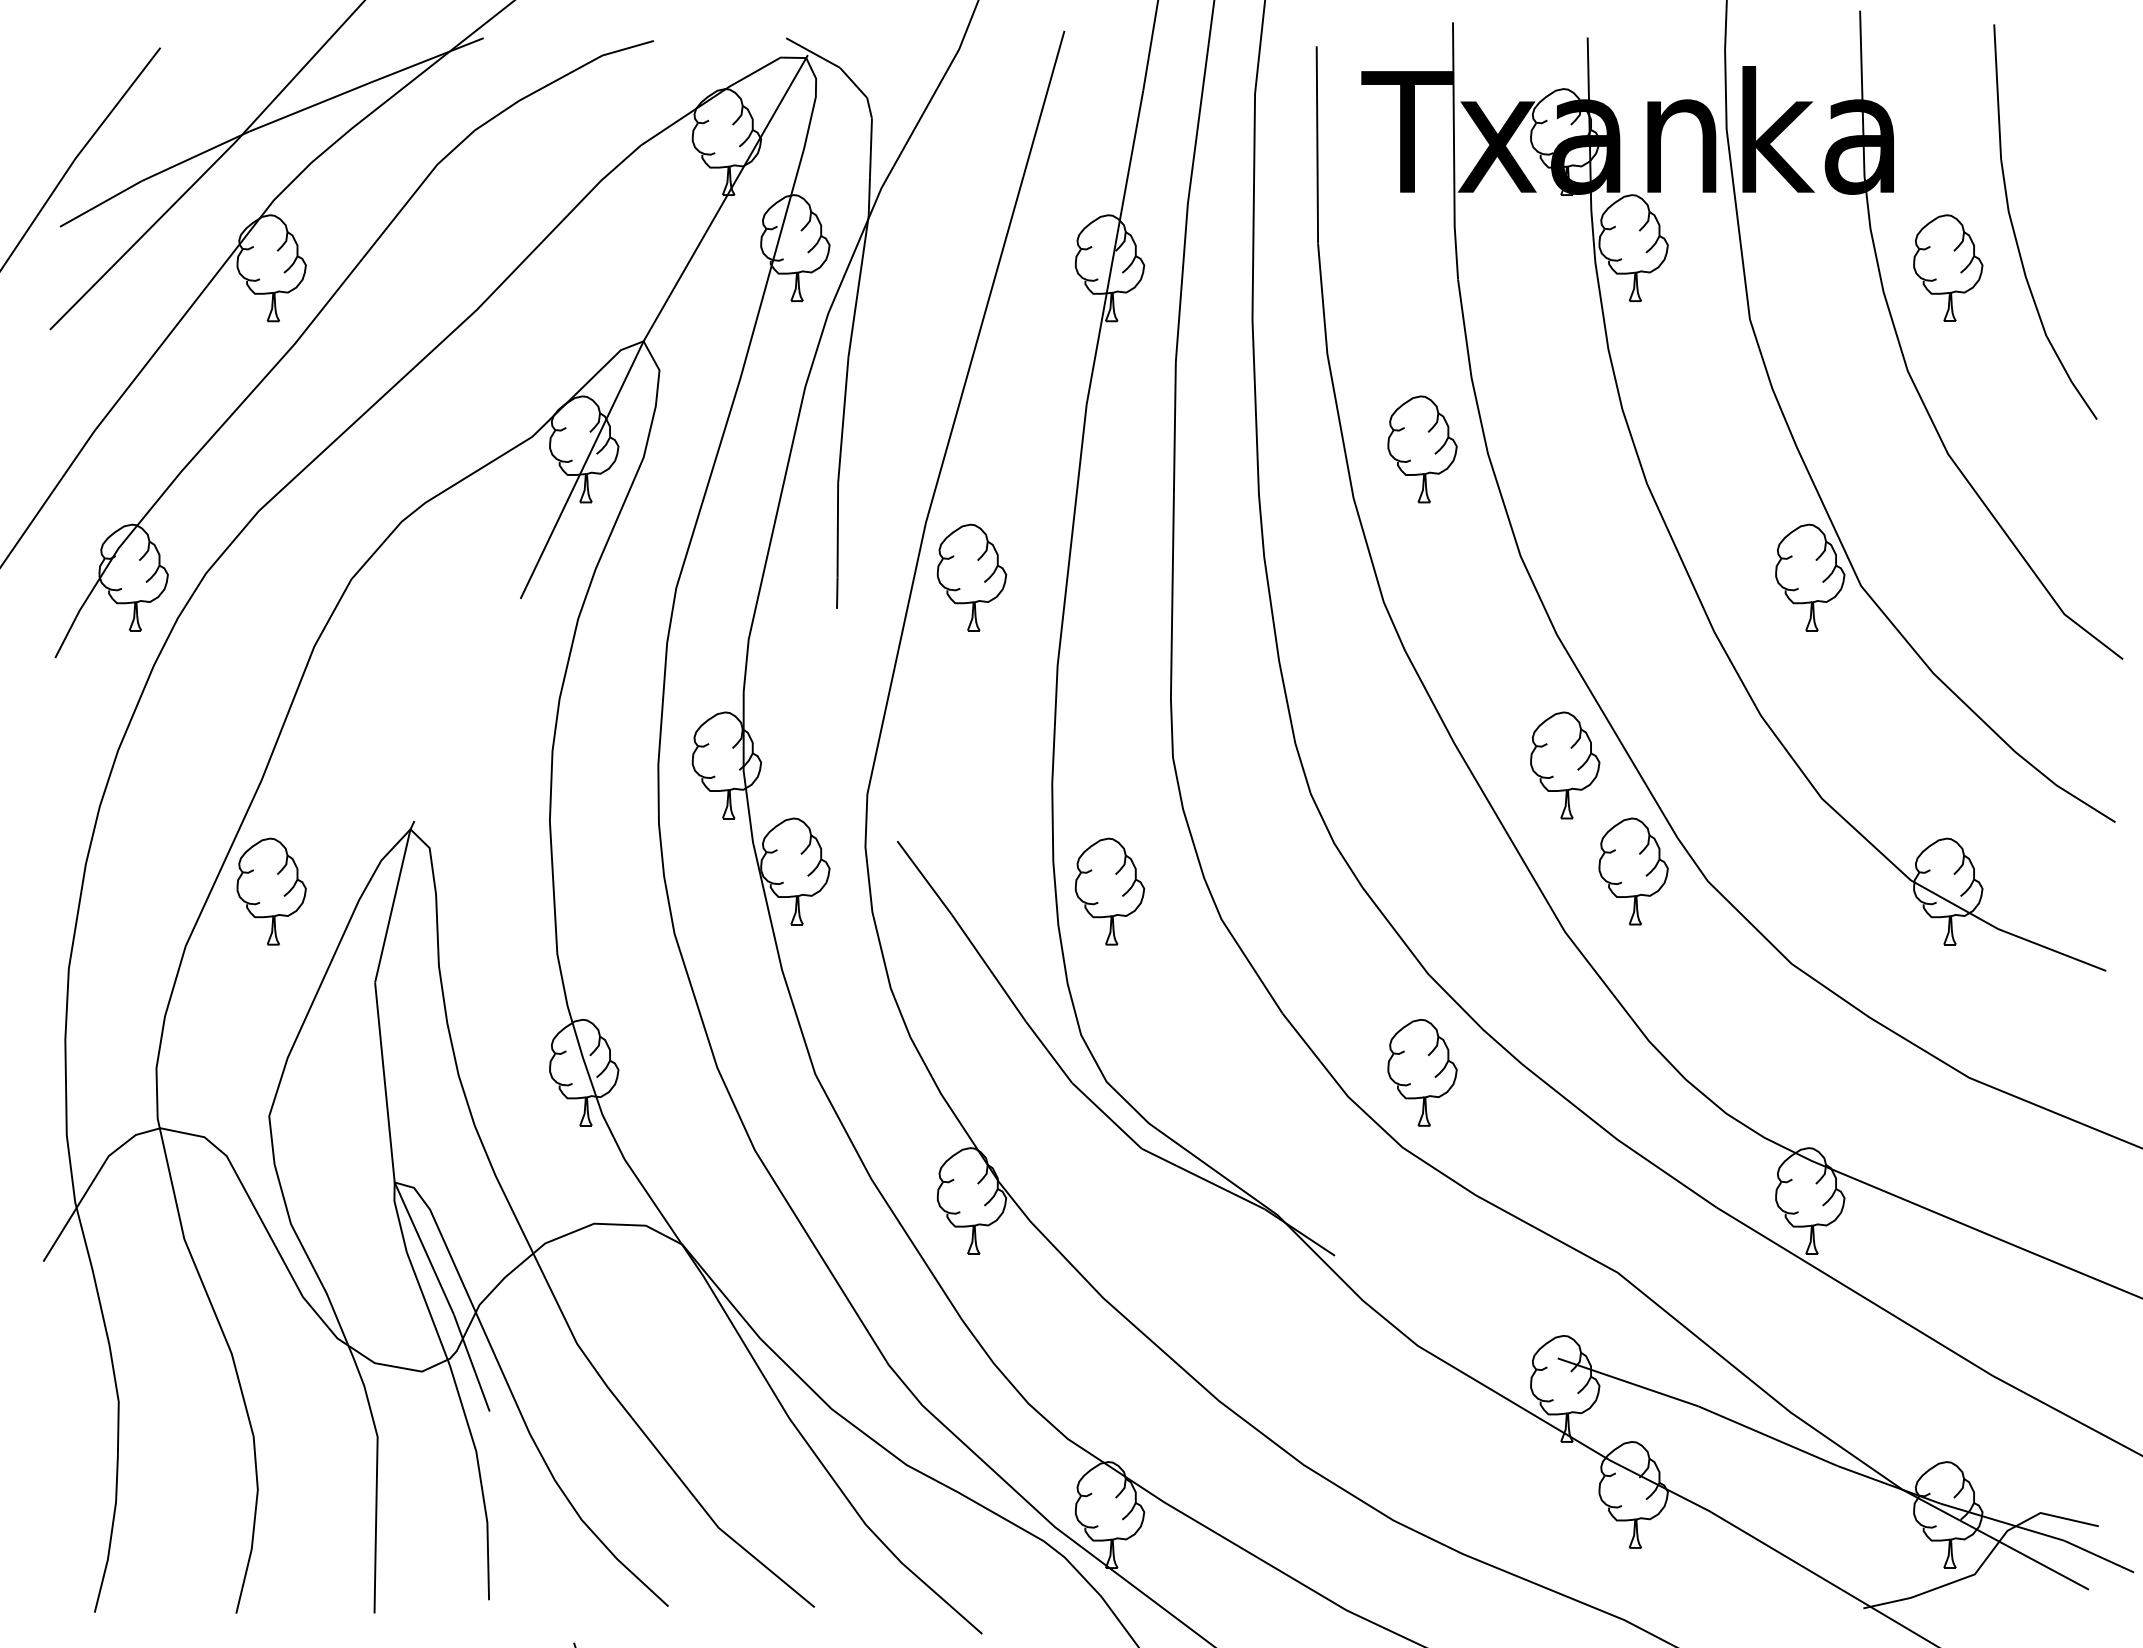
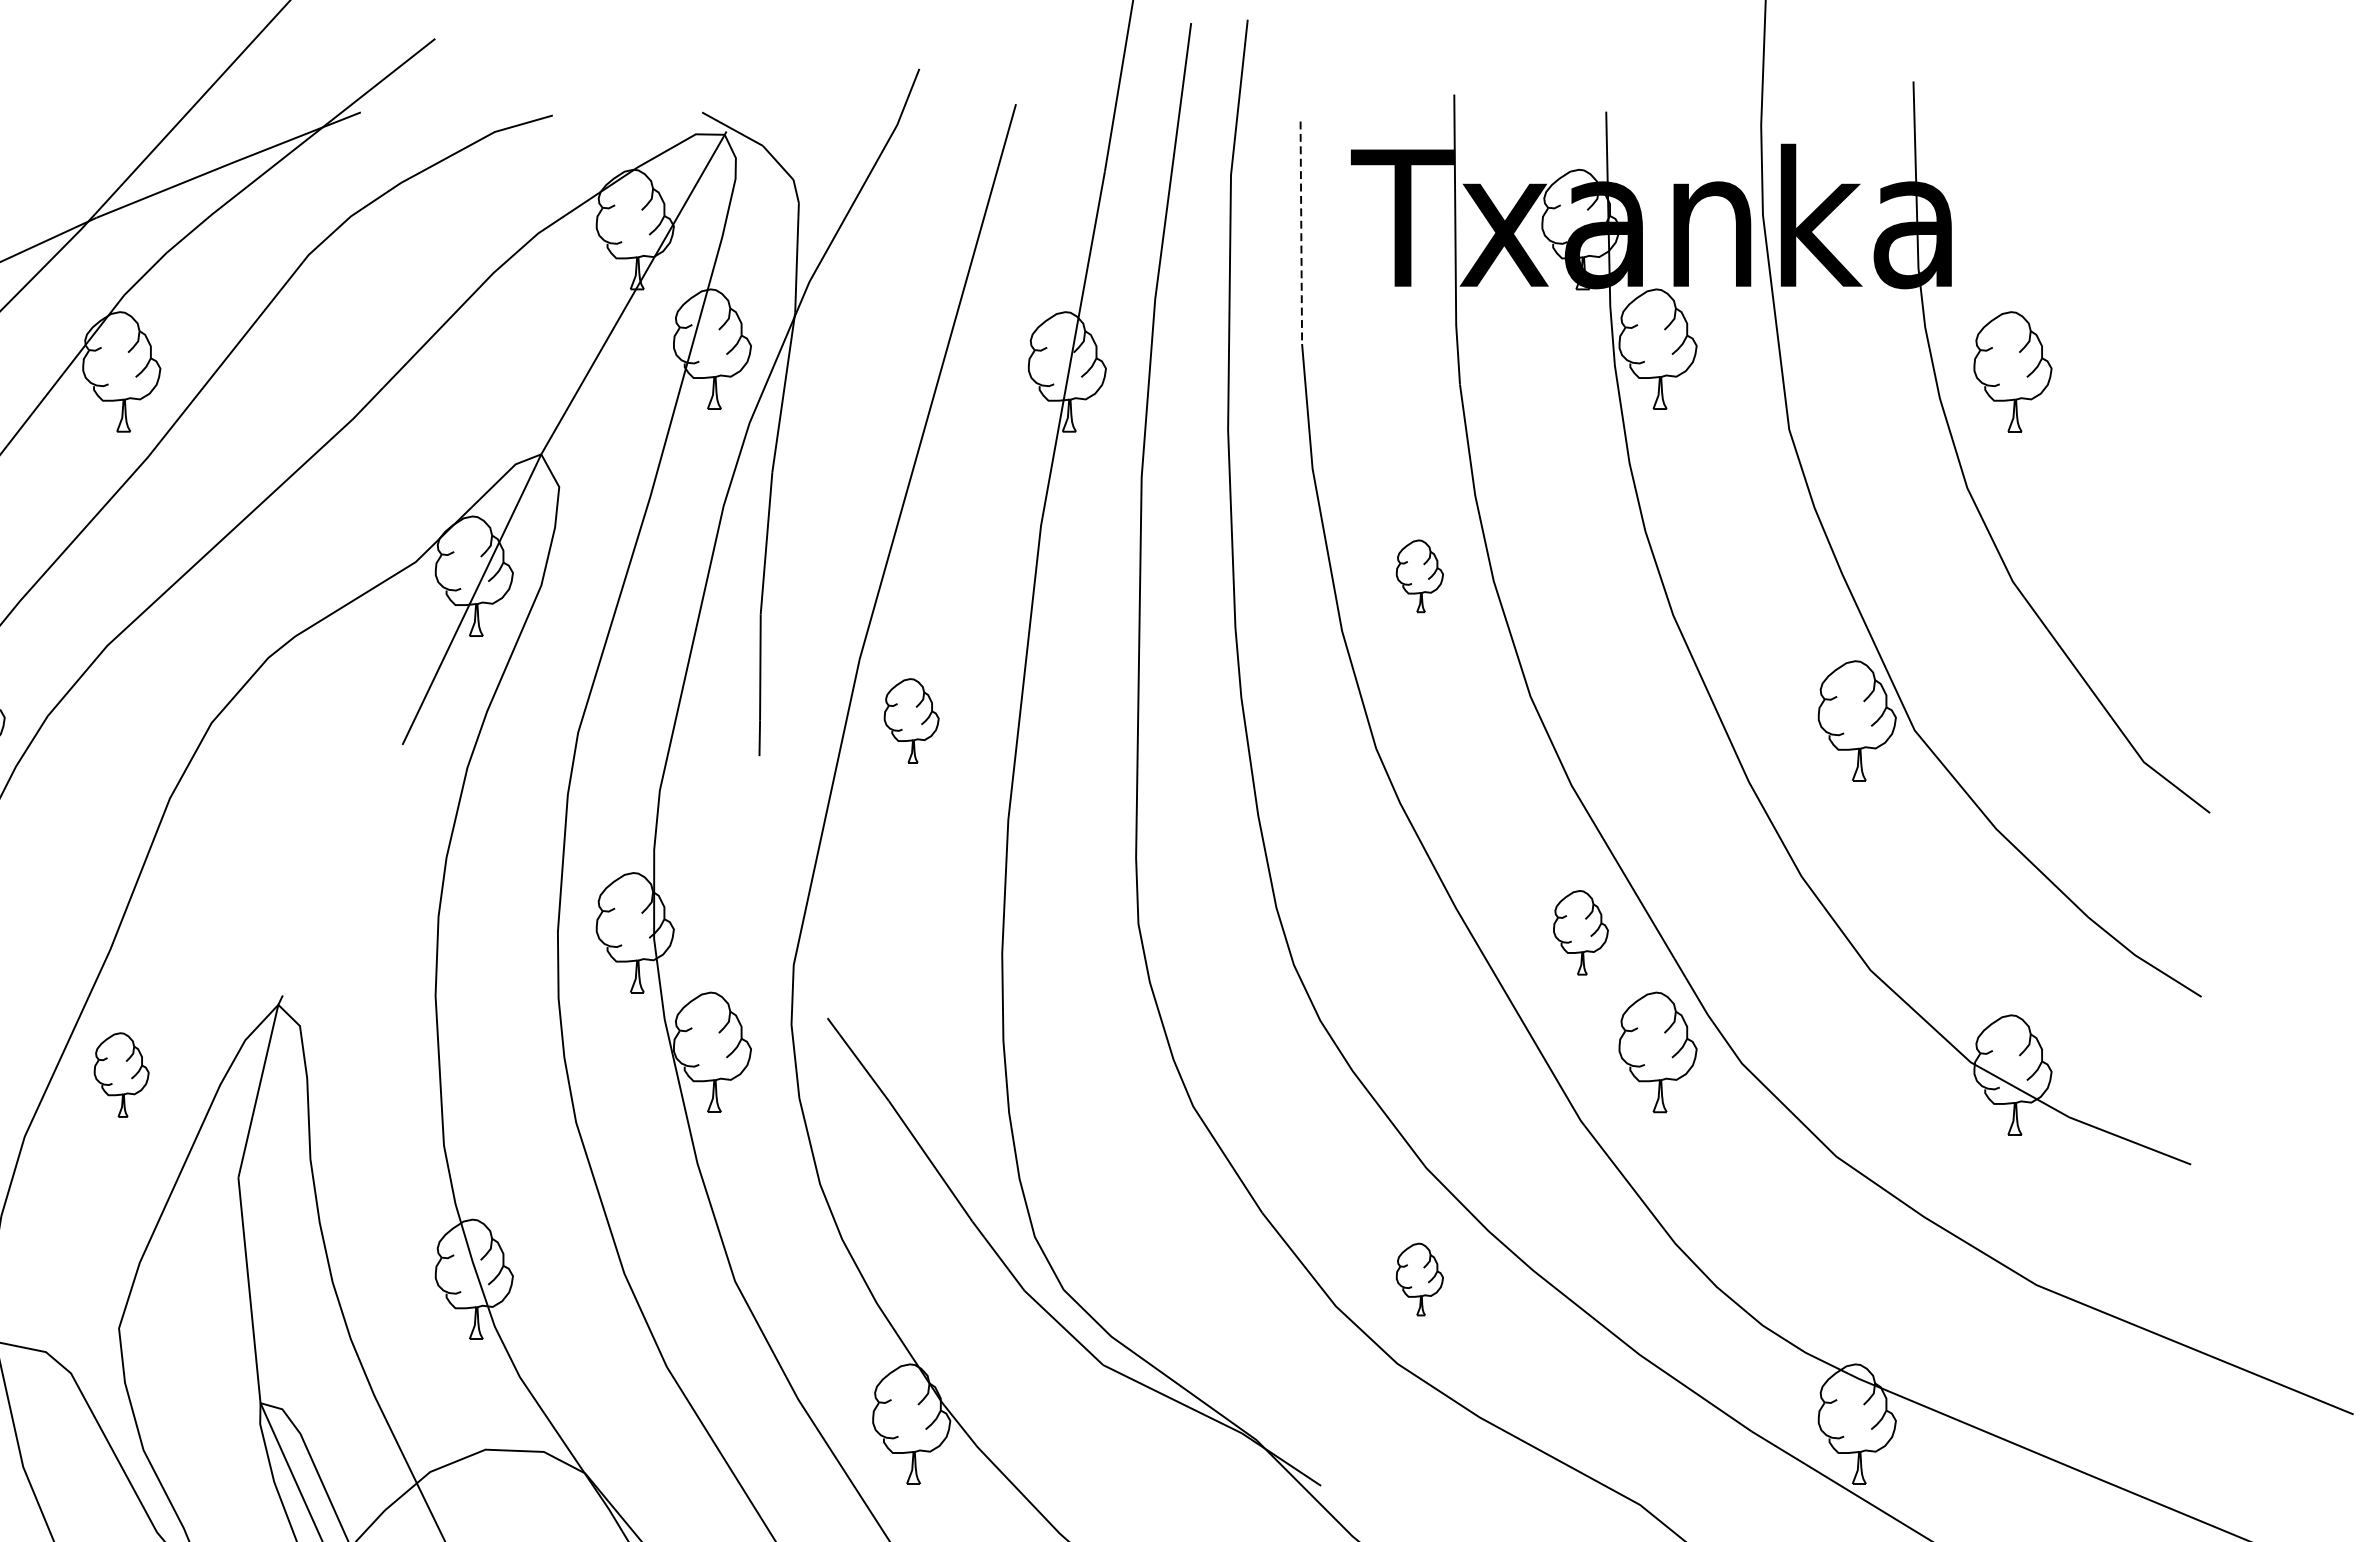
line: (1317, 144) -> (1301, 232), solid -> dashed
curve: (2015, 232) -> (2088, 331), removed
part: (1422, 449) -> (1419, 576), size x0.6
part: (971, 577) -> (911, 720), size x0.7
part: (1565, 765) -> (1581, 932), size x0.7
part: (271, 891) -> (121, 1074), size x0.7
part: (1109, 891) -> (1066, 1074), removed
part: (1422, 1072) -> (1419, 1279), size x0.6

